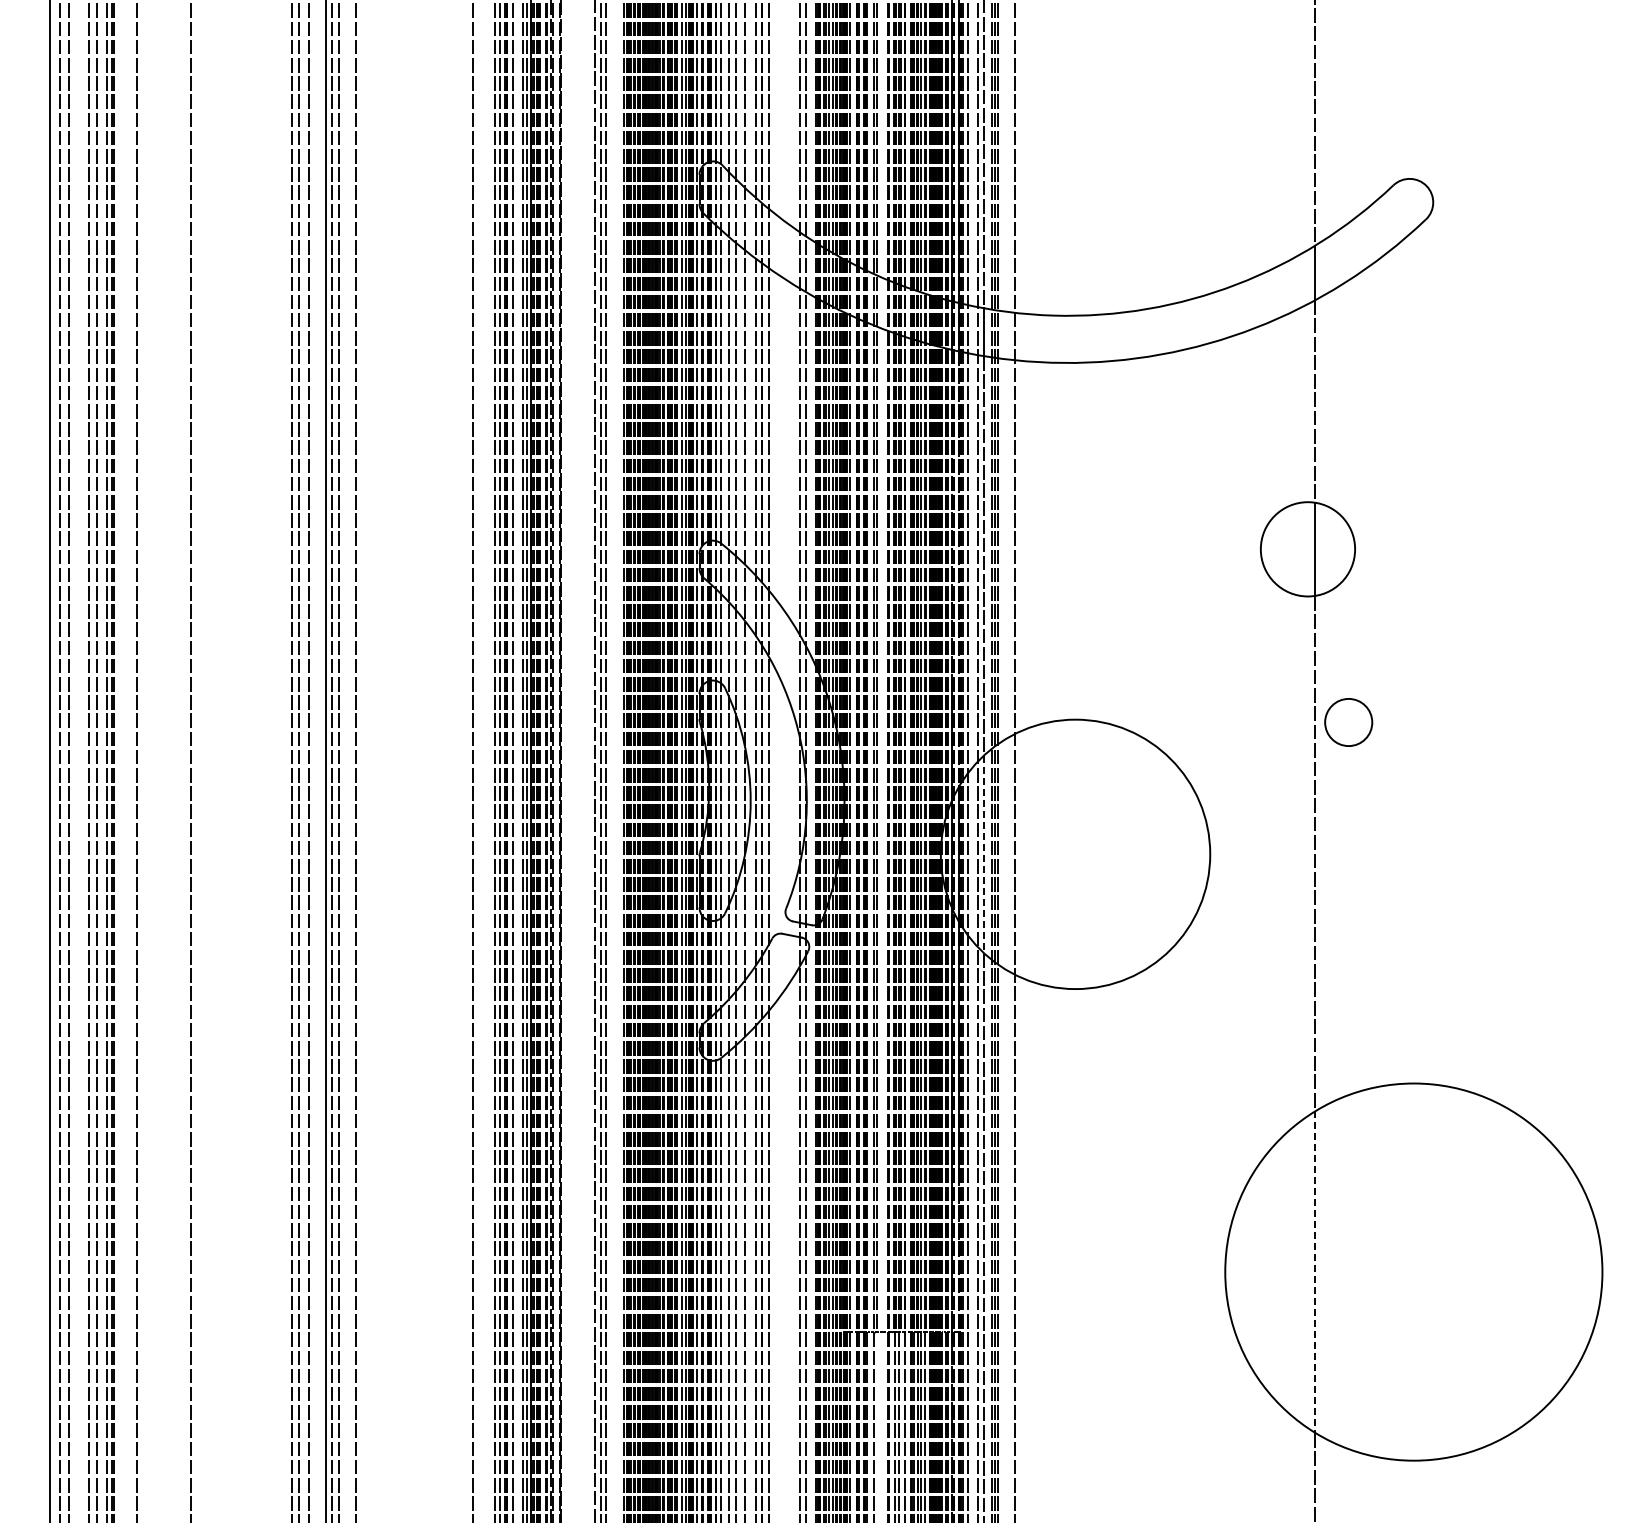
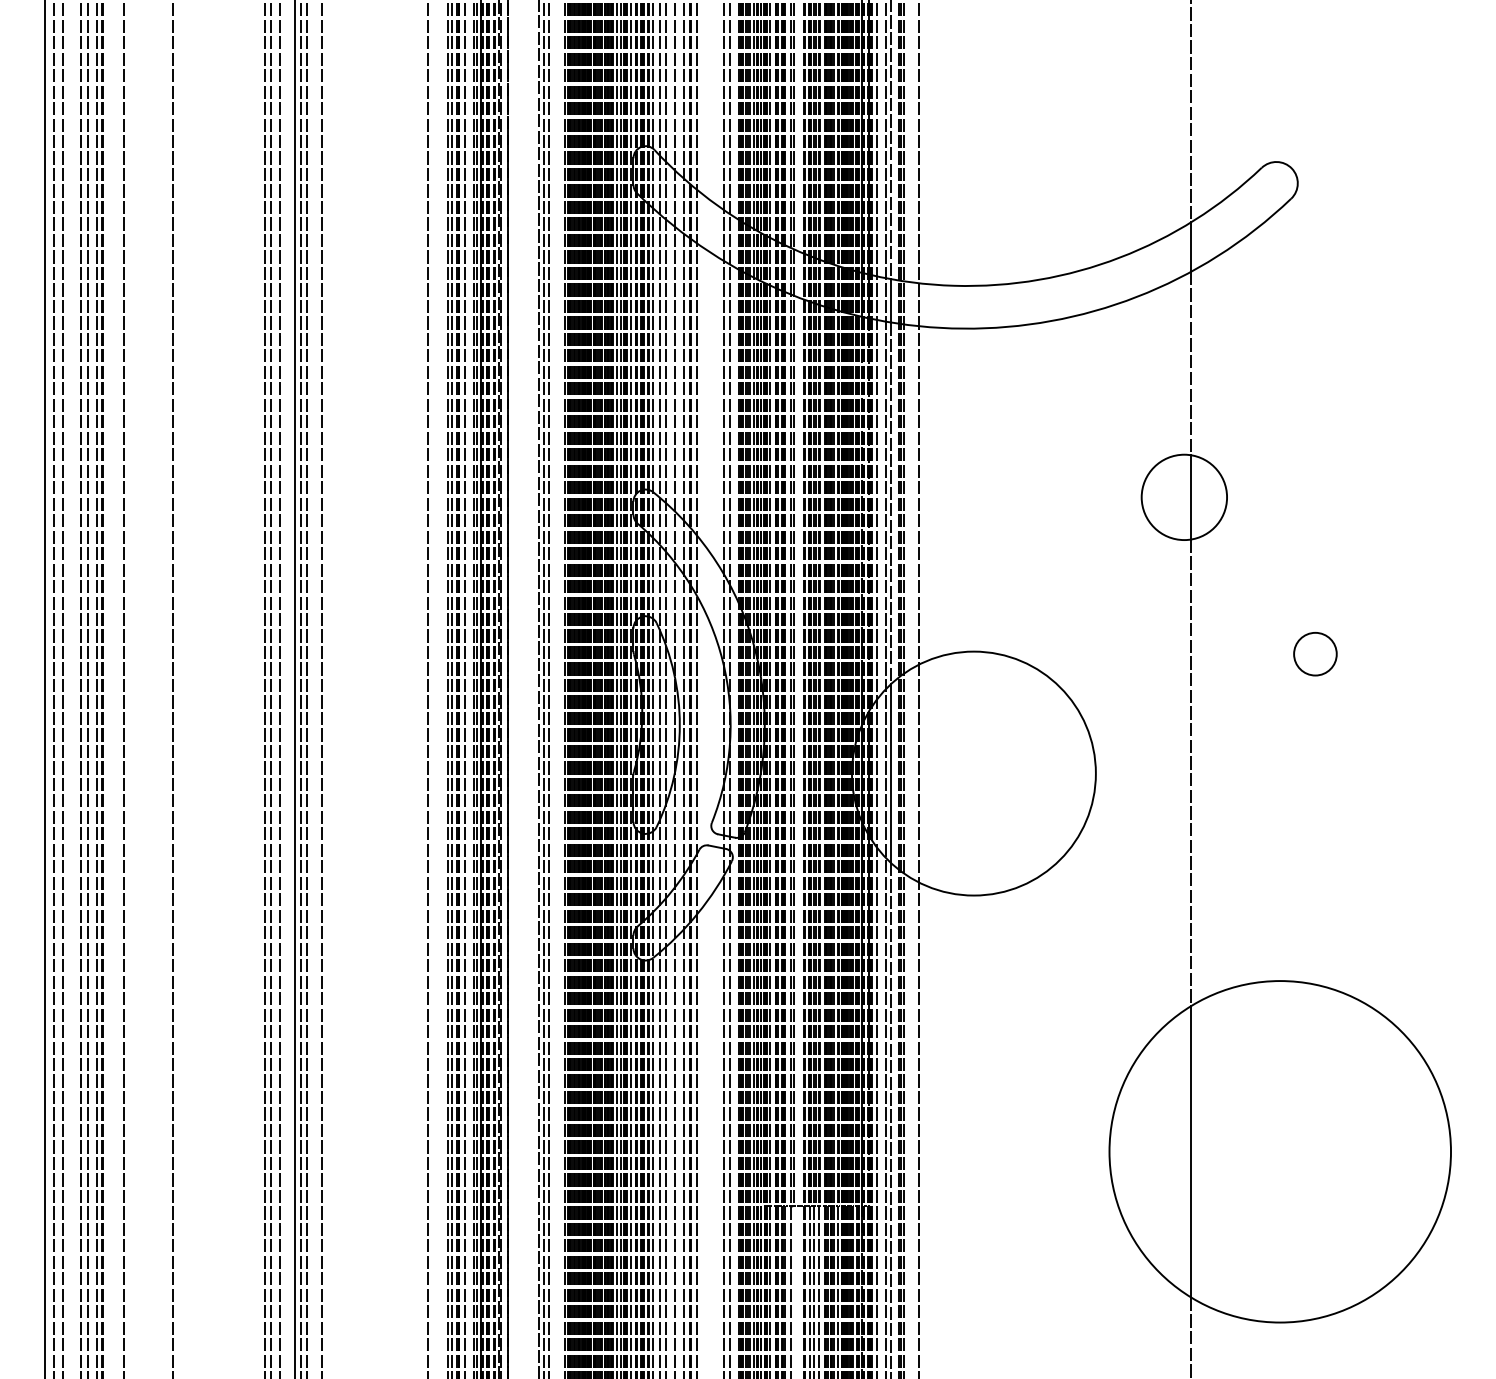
circle: (1348, 722) -> (1315, 654), moved
line: (983, 854) -> (890, 773), dashed -> solid
line: (1315, 1272) -> (1191, 1152), dashed -> solid

